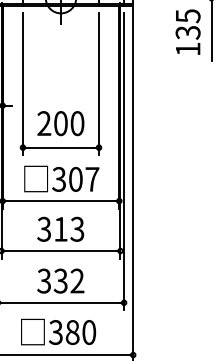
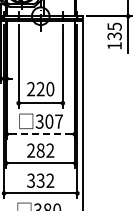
text: (60, 124) -> (40, 89), 200 -> 220
line: (60, 201) -> (40, 134), solid -> dashed
text: (60, 229) -> (40, 150), 313 -> 282

